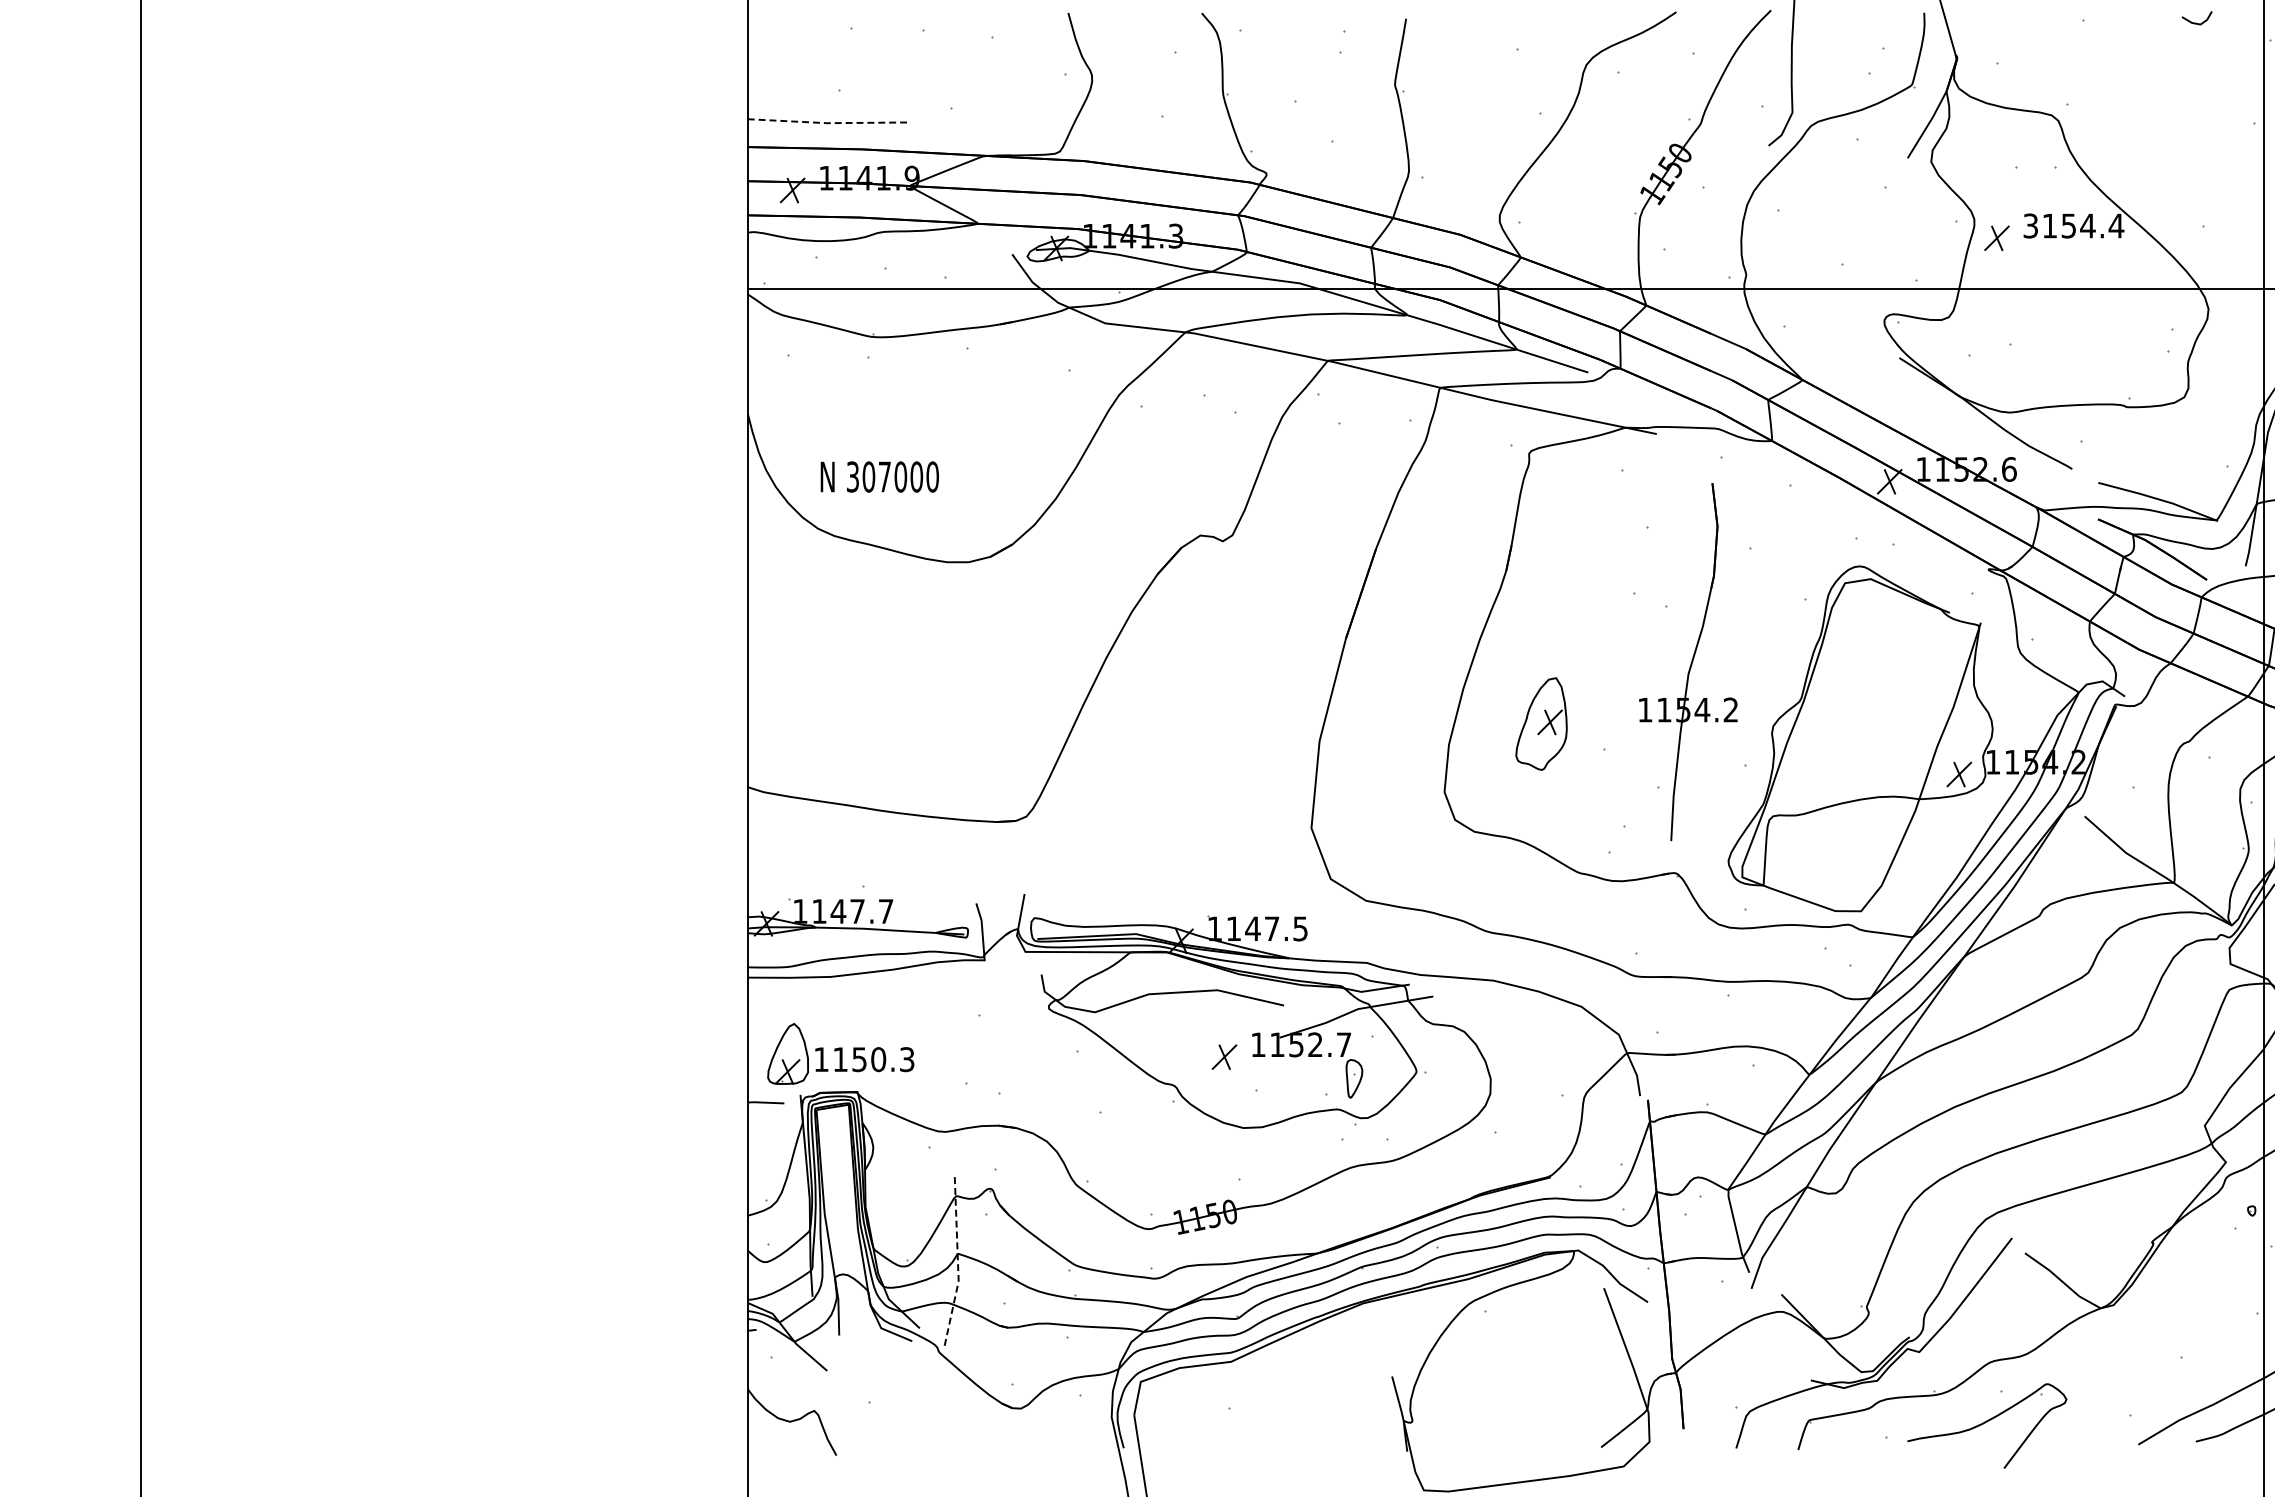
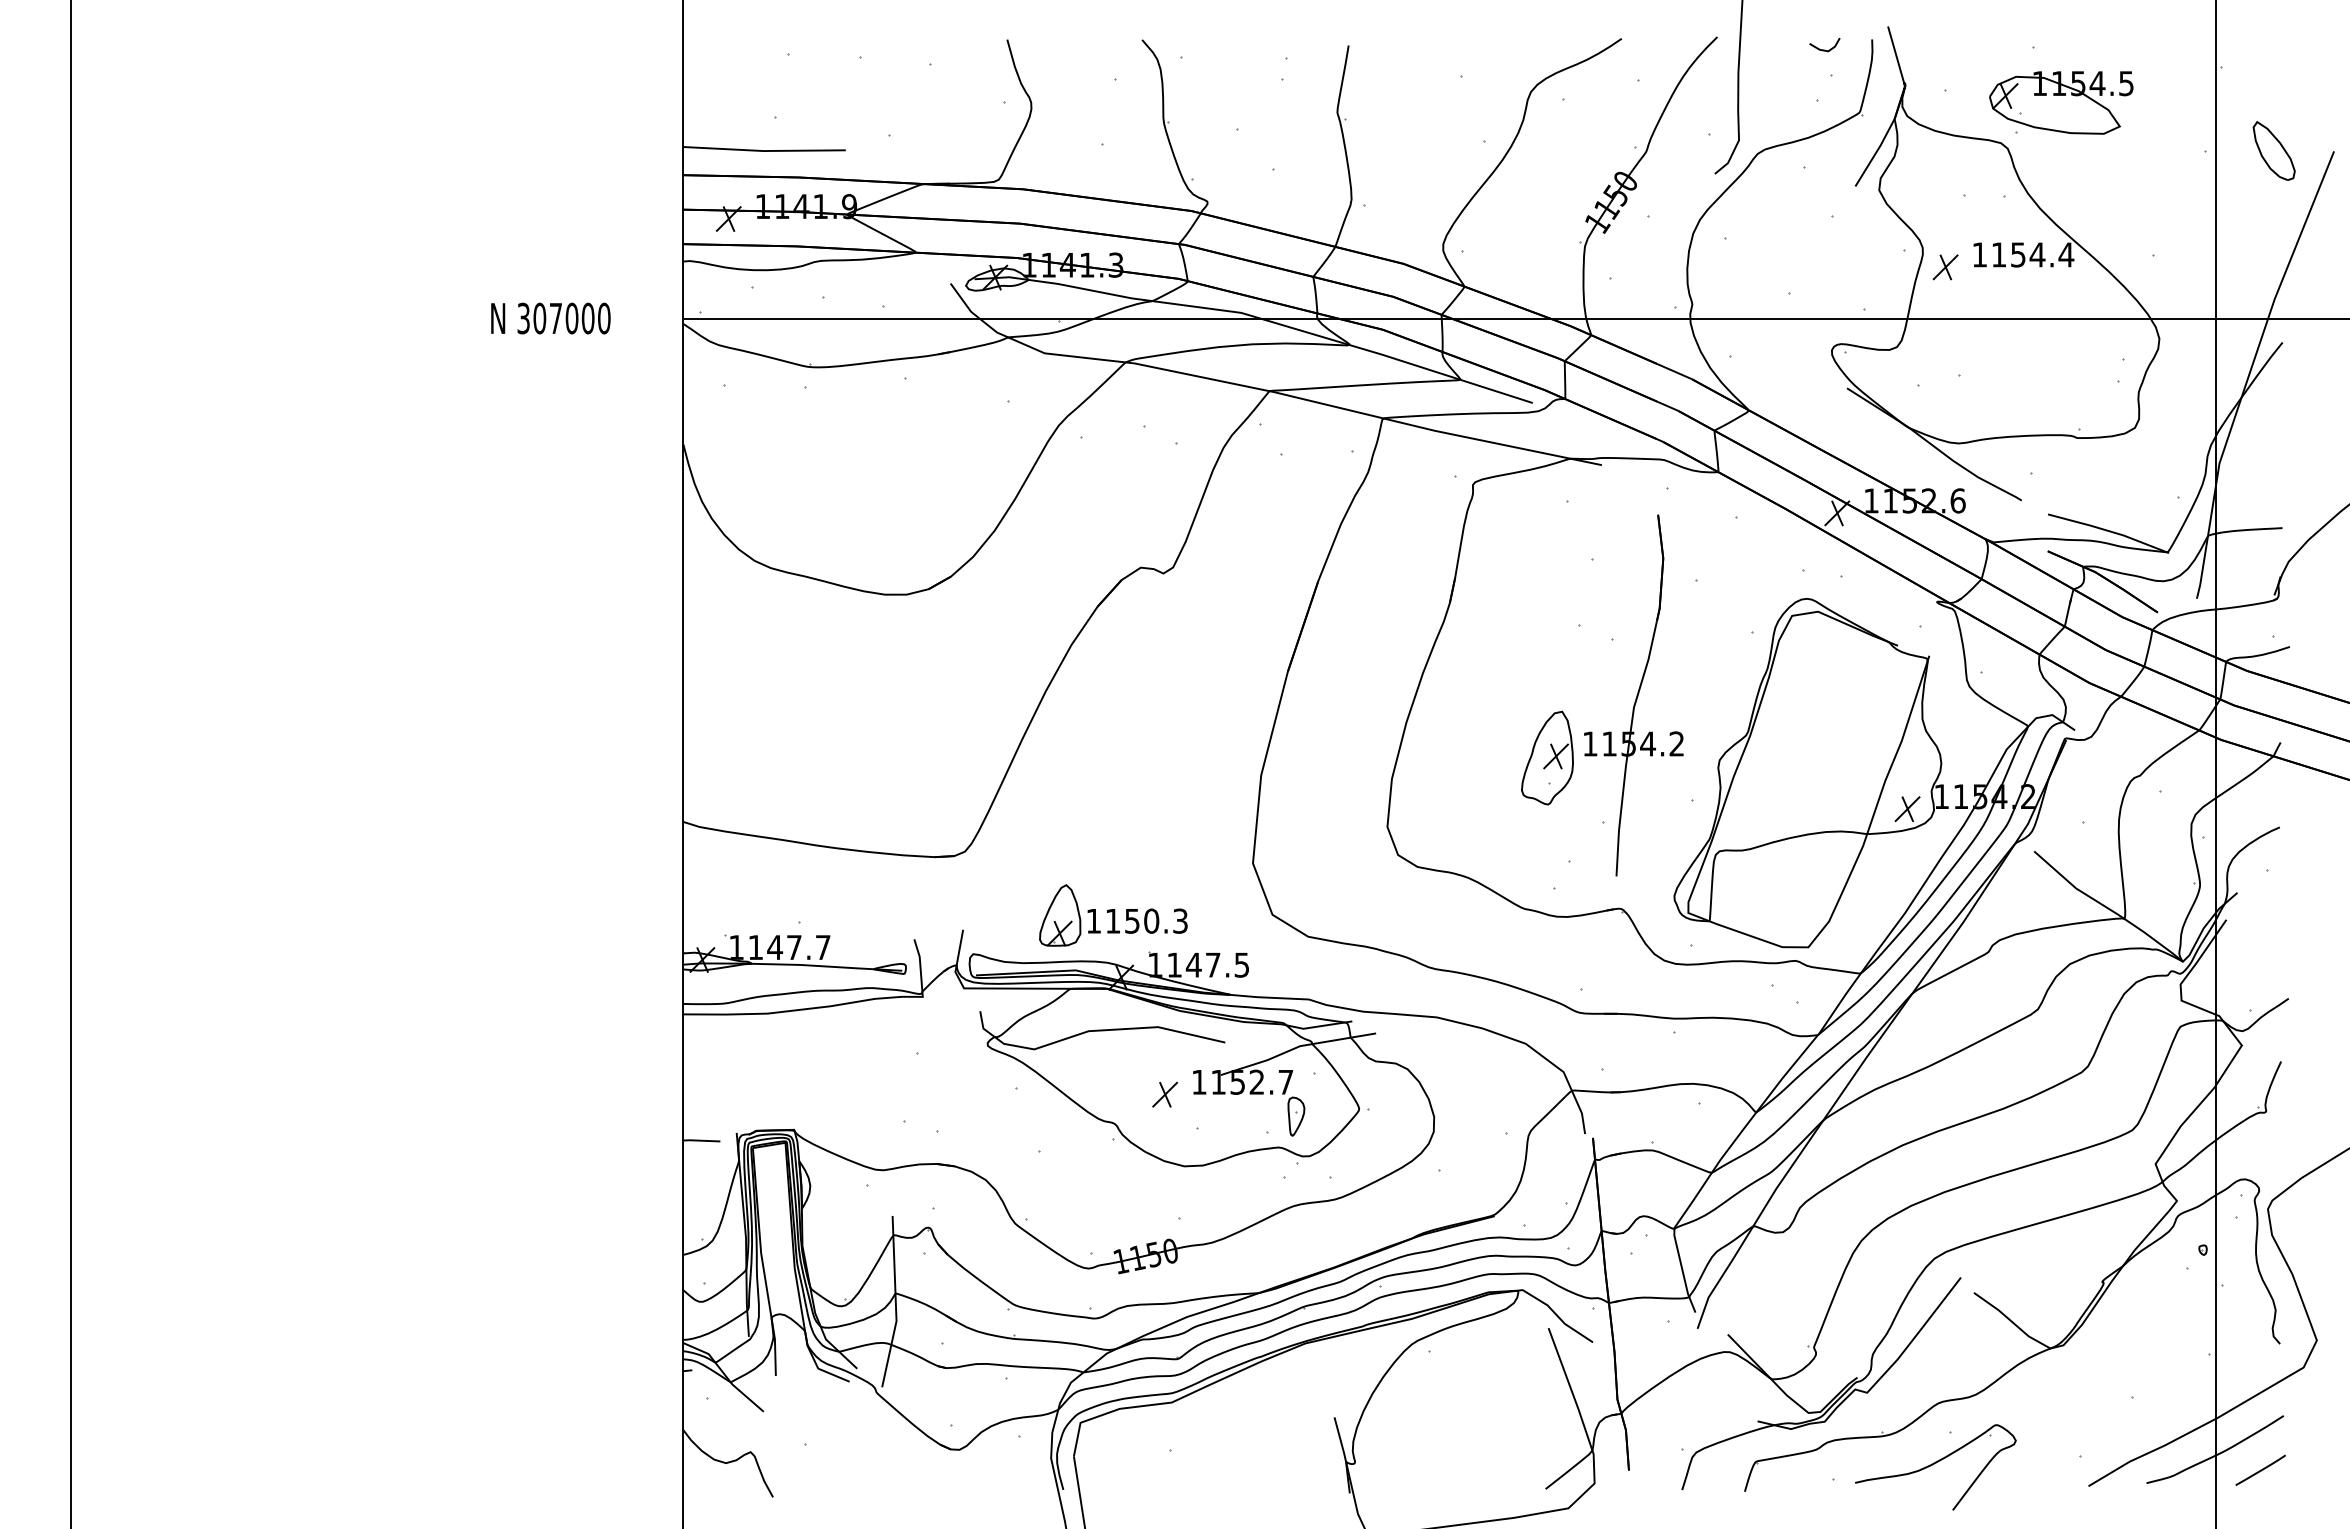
line: (2196, 22) -> (1824, 49), moved
part: (2111, 75) -> (2061, 102), added
line: (828, 123) -> (764, 151), dashed -> solid
text: (2030, 225) -> (1979, 254), 3154.4 -> 1154.4
text: (879, 476) -> (550, 318), moved
part: (1541, 723) -> (1547, 757), moved
part: (840, 1053) -> (1113, 915), moved
line: (957, 1263) -> (895, 1303), dashed -> solid

